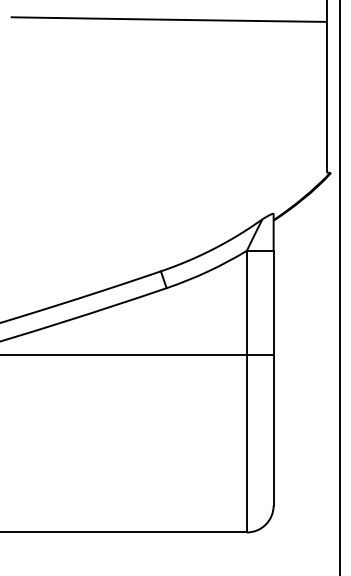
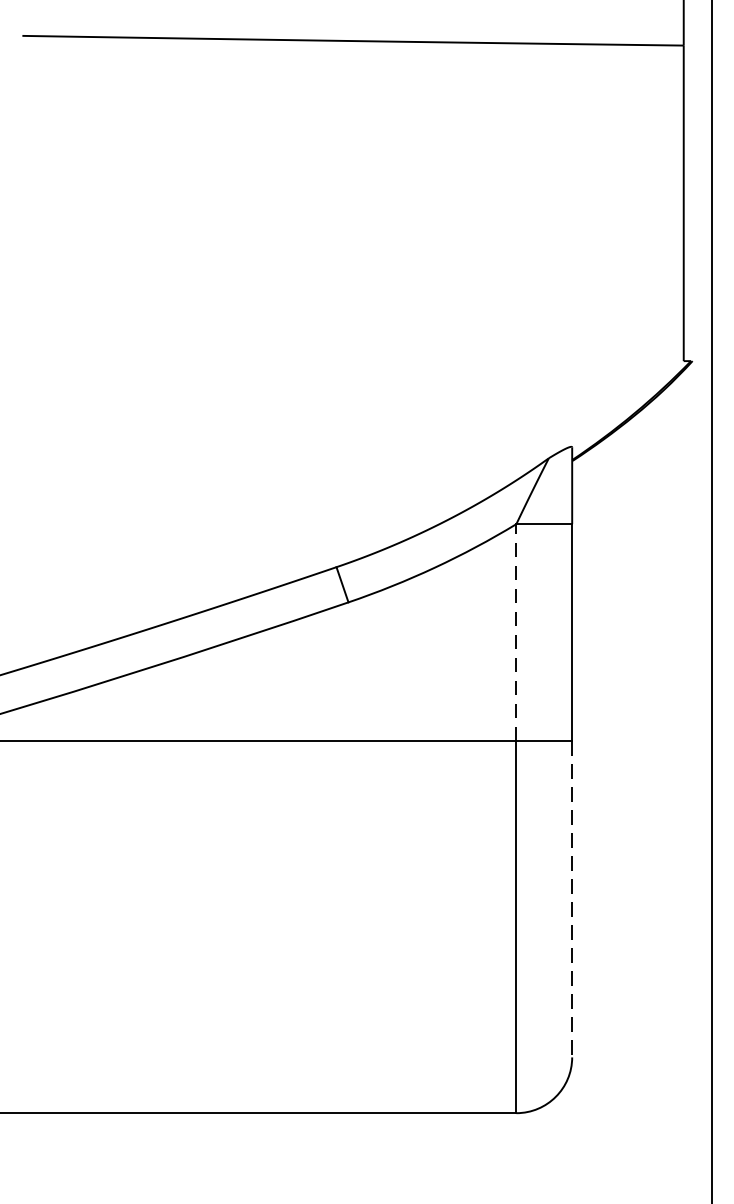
line: (246, 302) -> (515, 632), solid -> dashed
line: (273, 430) -> (571, 899), solid -> dashed

